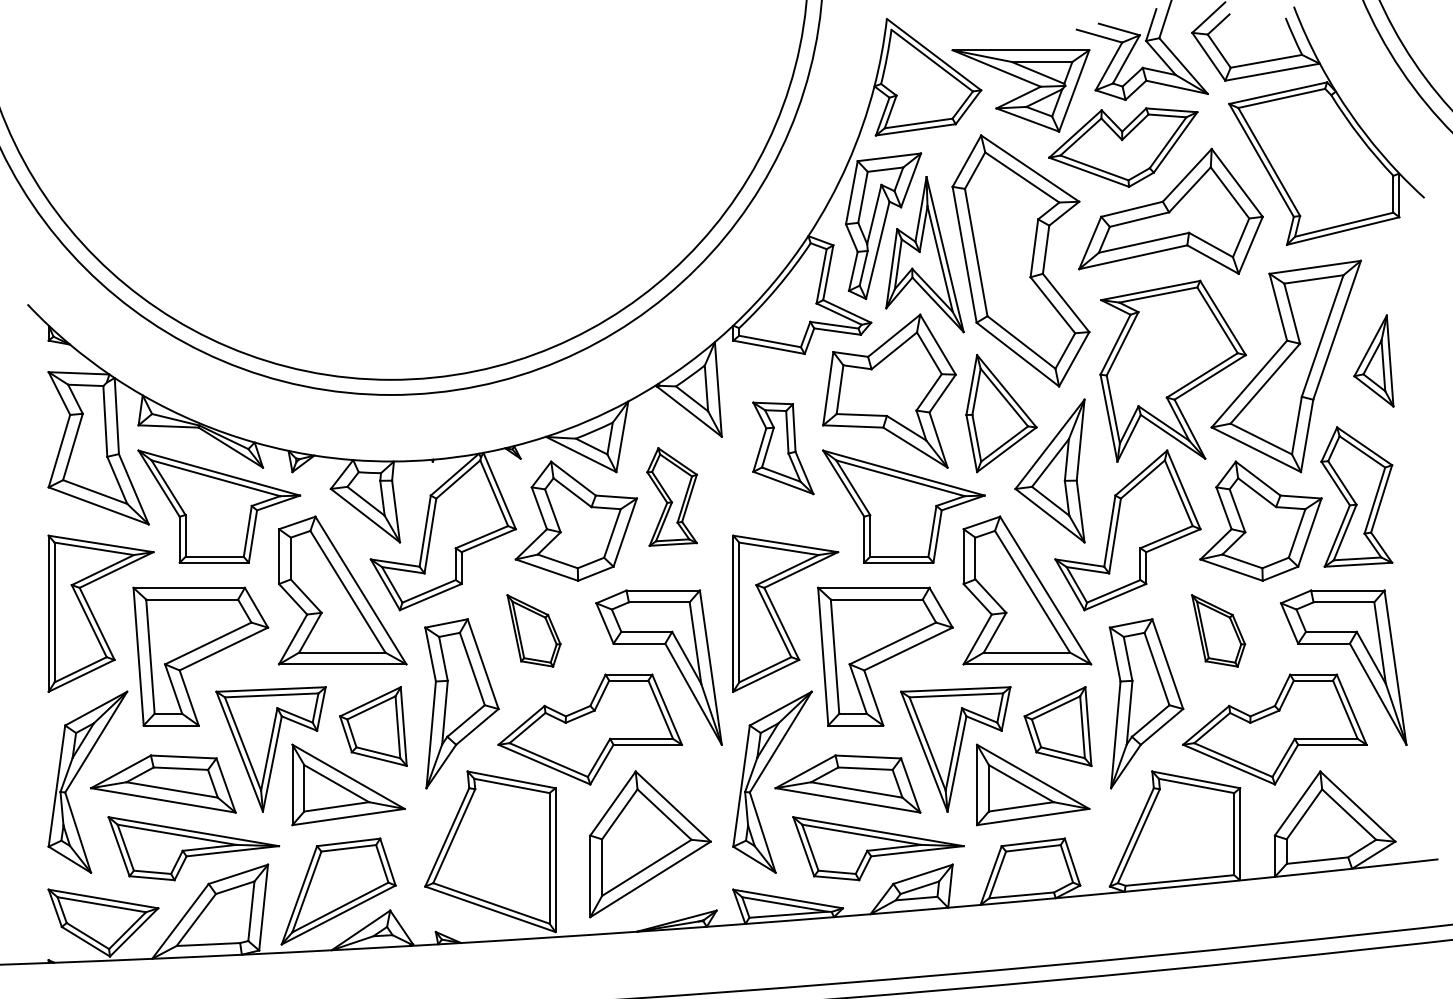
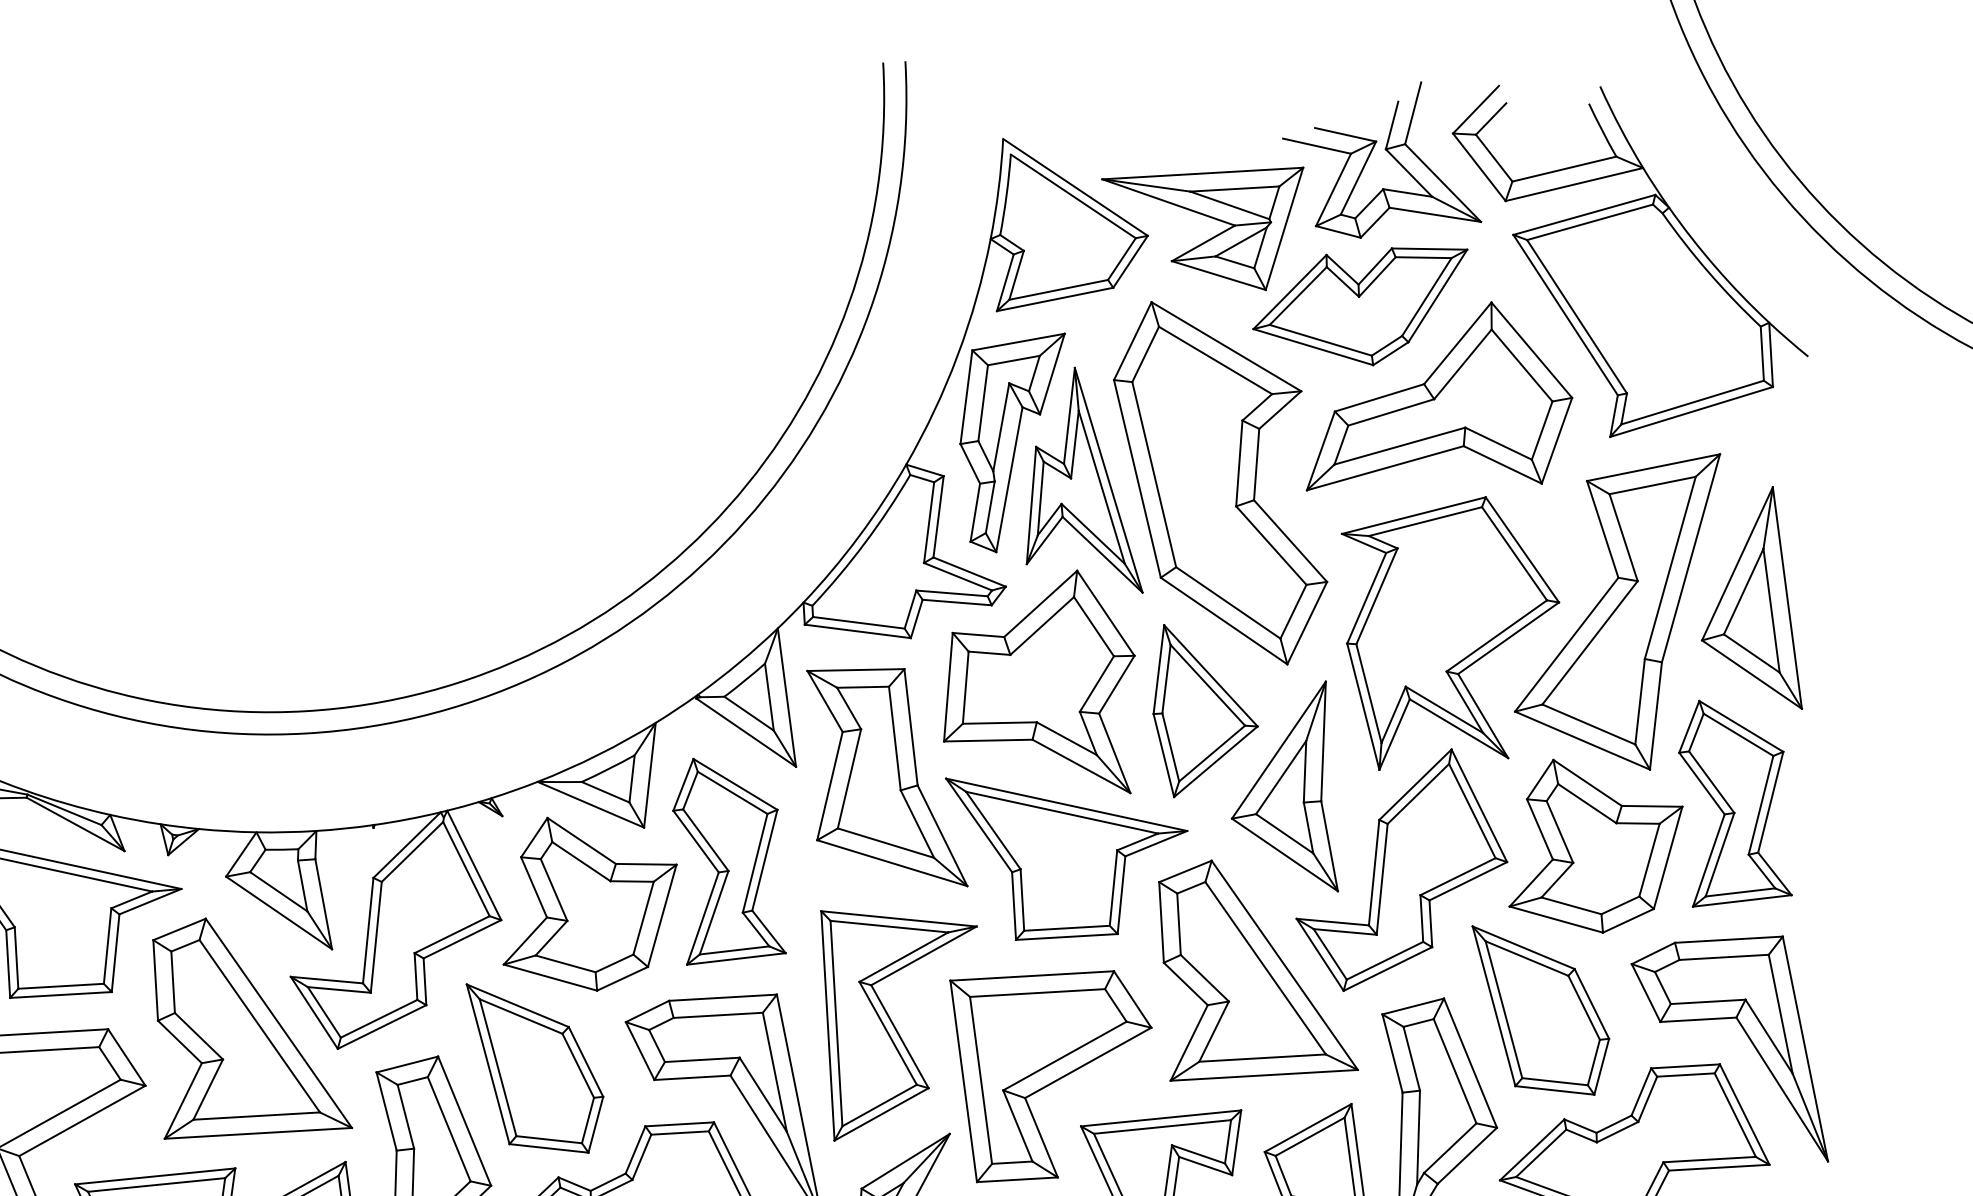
part: (1373, 360) -> (1747, 599), size x1.67
part: (783, 448) -> (887, 778), size x1.67
part: (671, 496) -> (727, 858), size x1.43
part: (533, 630) -> (535, 1067), size x1.67
part: (1218, 630) -> (1542, 1009), size x1.67

